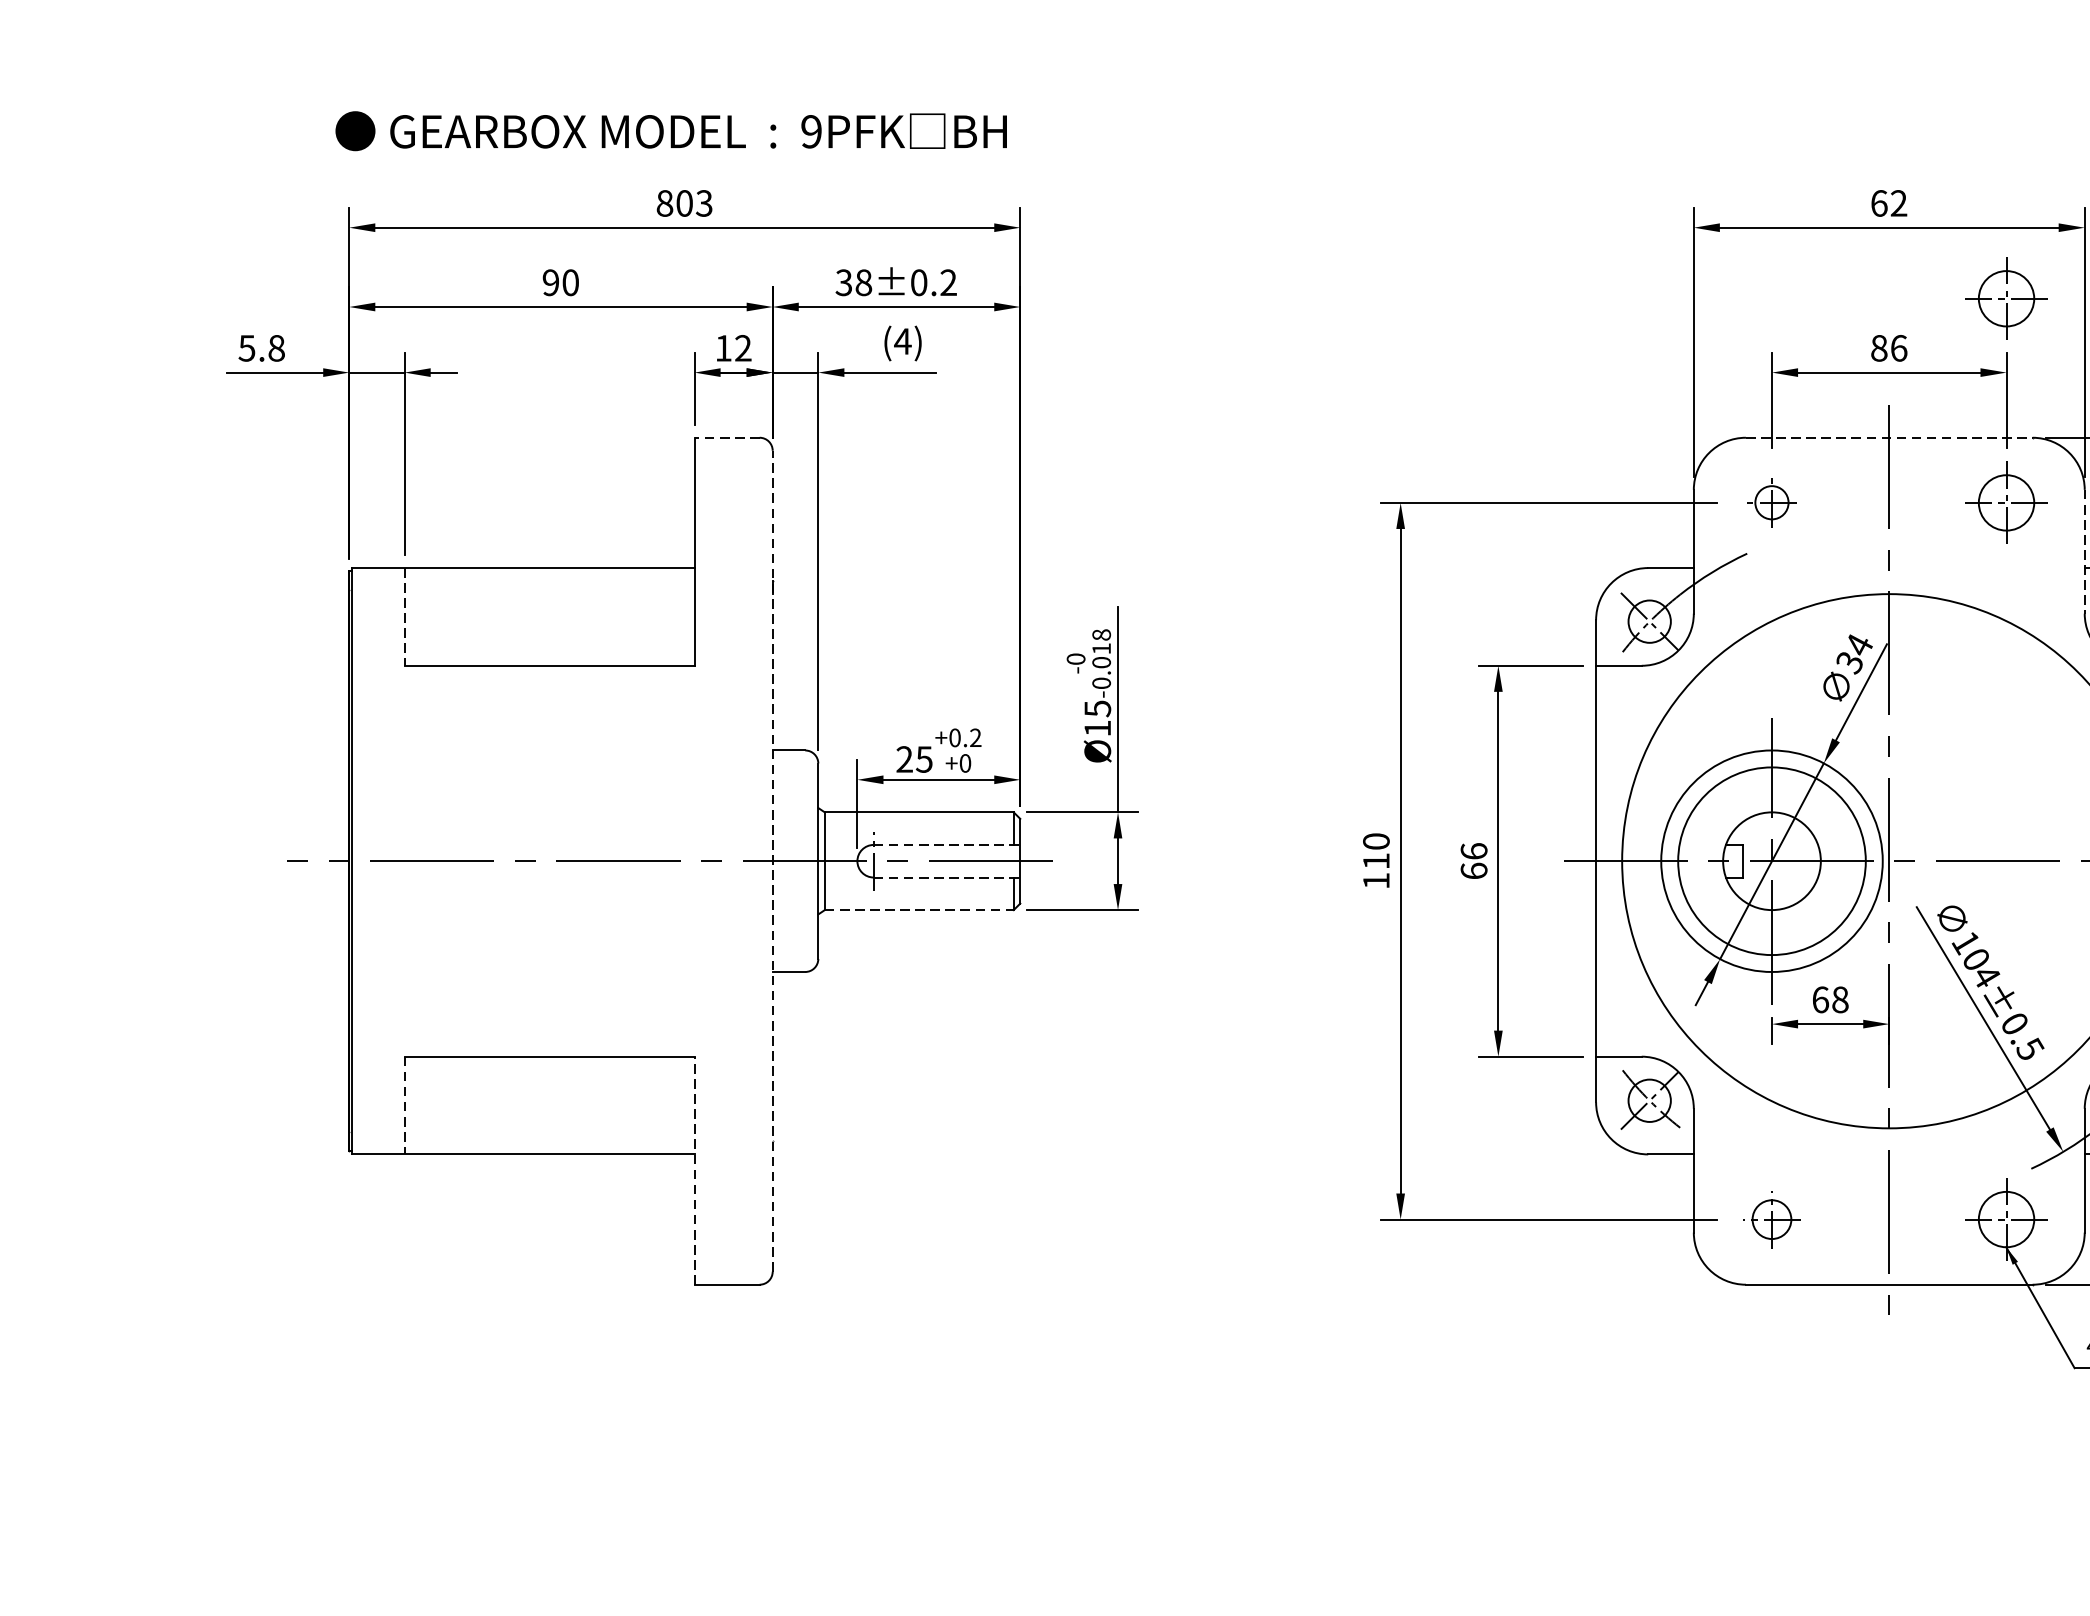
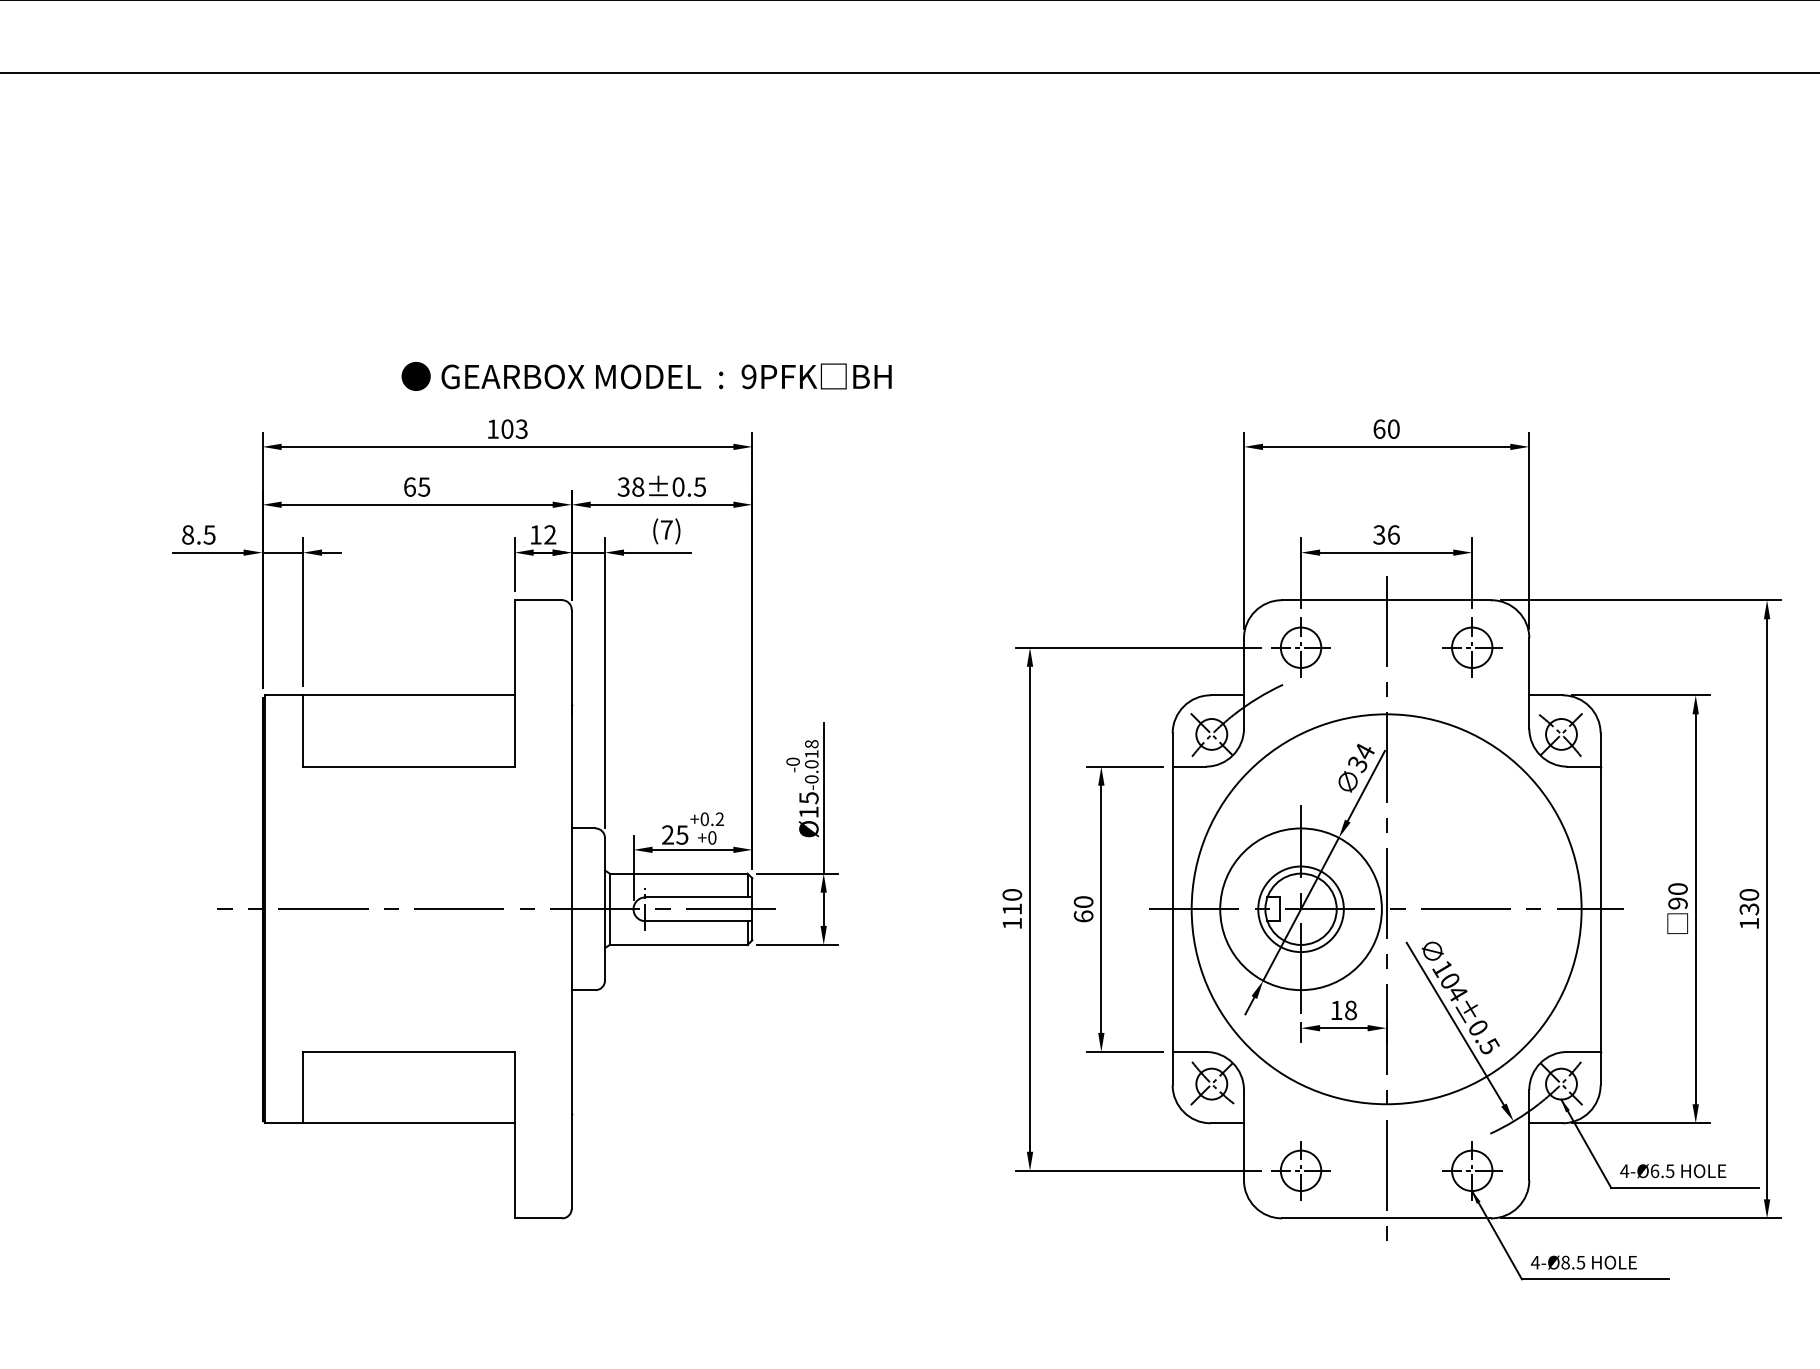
text: (671, 131) -> (646, 376), moved
text: (665, 202) -> (493, 428), 803 -> 103
text: (1898, 202) -> (1393, 428), 62 -> 60
text: (561, 281) -> (417, 486), 90 -> 65
text: (949, 281) -> (700, 486), 0.2 -> 0.5
part: (2006, 298) -> (1472, 498), removed
text: (902, 340) -> (666, 529), (4) -> (7)
text: (261, 347) -> (198, 534), 5.8 -> 8.5
text: (1879, 347) -> (1379, 534), 86 -> 36
line: (727, 438) -> (538, 600), dashed -> solid
line: (1889, 438) -> (1386, 600), dashed -> solid
part: (1771, 502) -> (1300, 647), size x1.67
line: (2084, 551) -> (1529, 683), dashed -> solid
line: (405, 616) -> (303, 730), dashed -> solid
line: (947, 845) -> (699, 897), dashed -> solid
text: (1473, 850) -> (1083, 901), 66 -> 60
line: (772, 861) -> (571, 909), dashed -> solid
circle: (1771, 861) -> (1300, 909), size x0.62
line: (947, 877) -> (699, 921), dashed -> solid
line: (919, 909) -> (678, 944), dashed -> solid
text: (1820, 999) -> (1336, 1010), 68 -> 18
line: (405, 1105) -> (303, 1087), dashed -> solid
line: (694, 1169) -> (514, 1134), dashed -> solid
part: (1771, 1219) -> (1300, 1170), size x1.43

